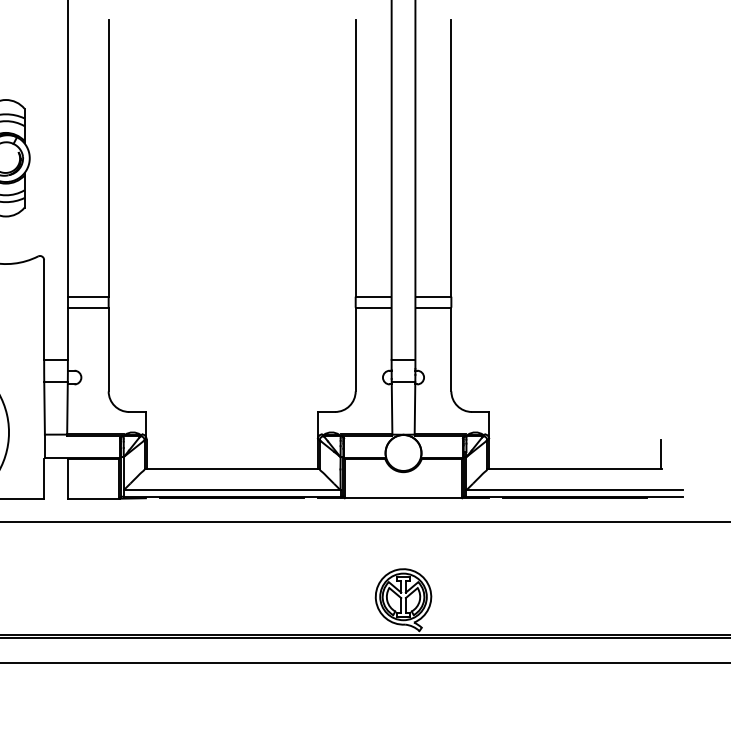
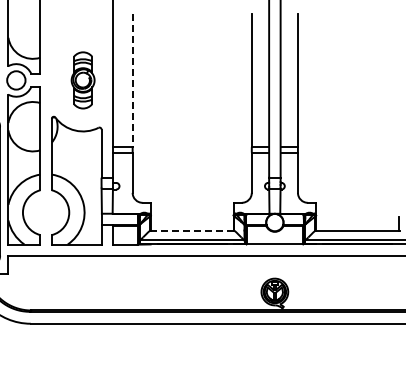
line: (108, 158) -> (132, 80), solid -> dashed
line: (232, 469) -> (192, 230), solid -> dashed

